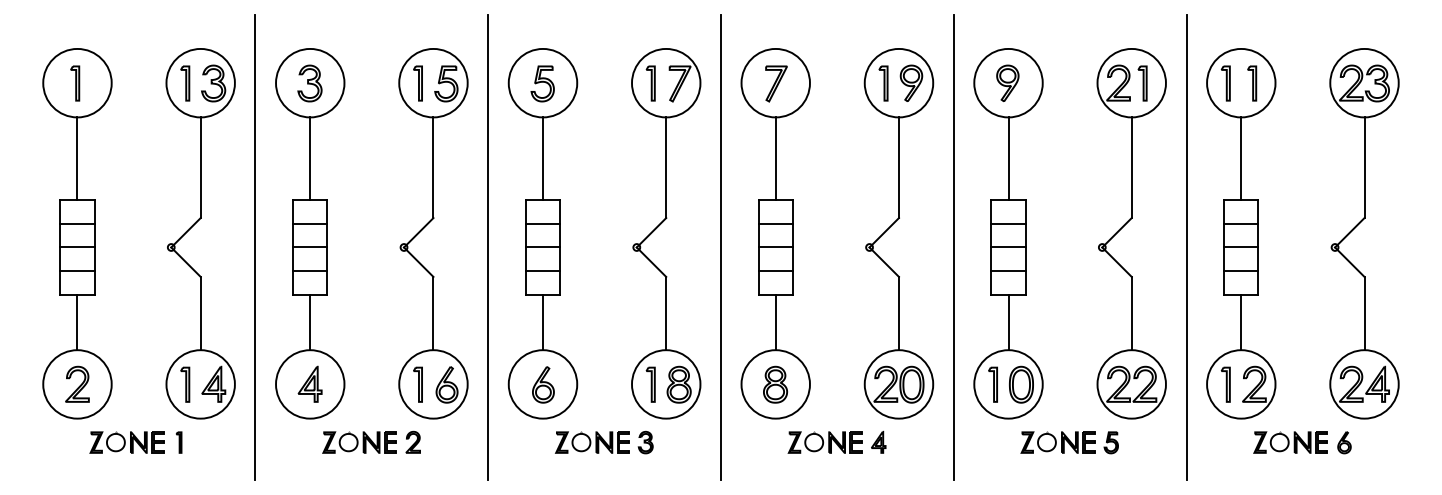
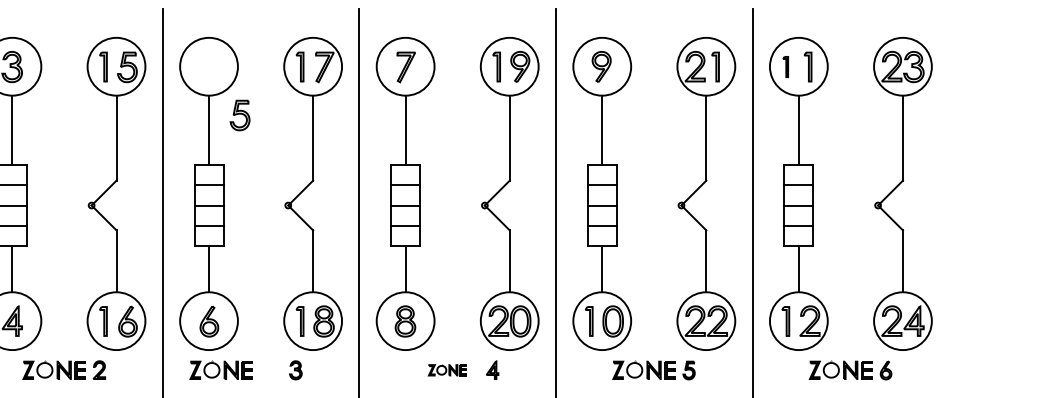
part: (542, 83) -> (239, 115), moved
part: (1225, 83) -> (785, 67), size x0.7
part: (592, 442) -> (221, 370), moved
part: (824, 442) -> (446, 370), size x0.6

